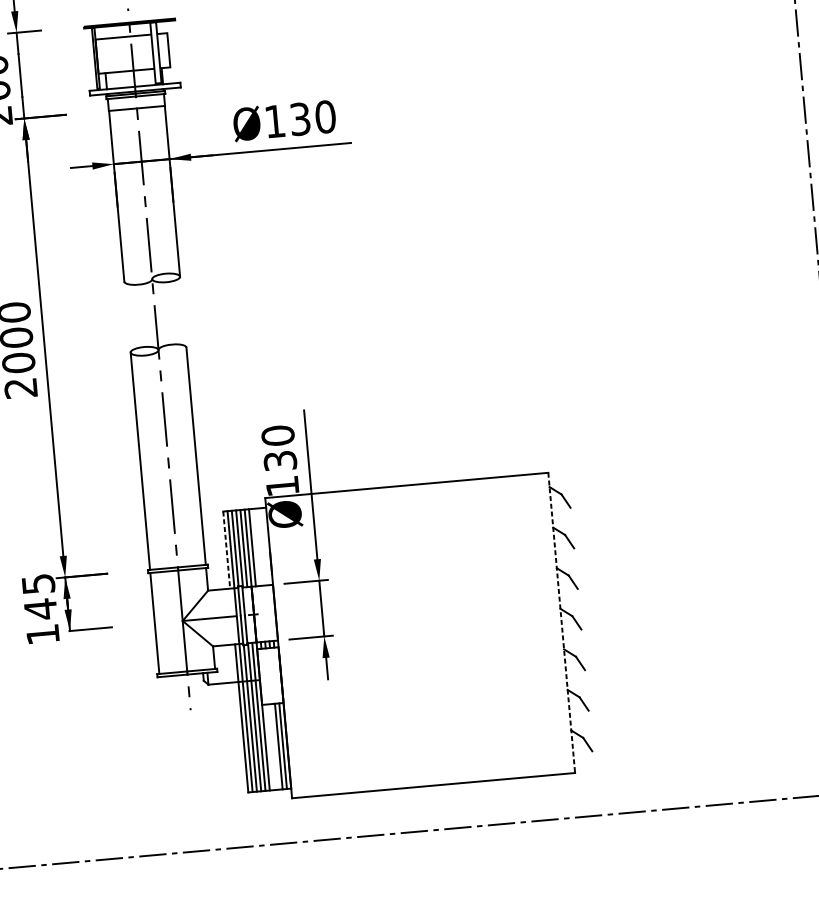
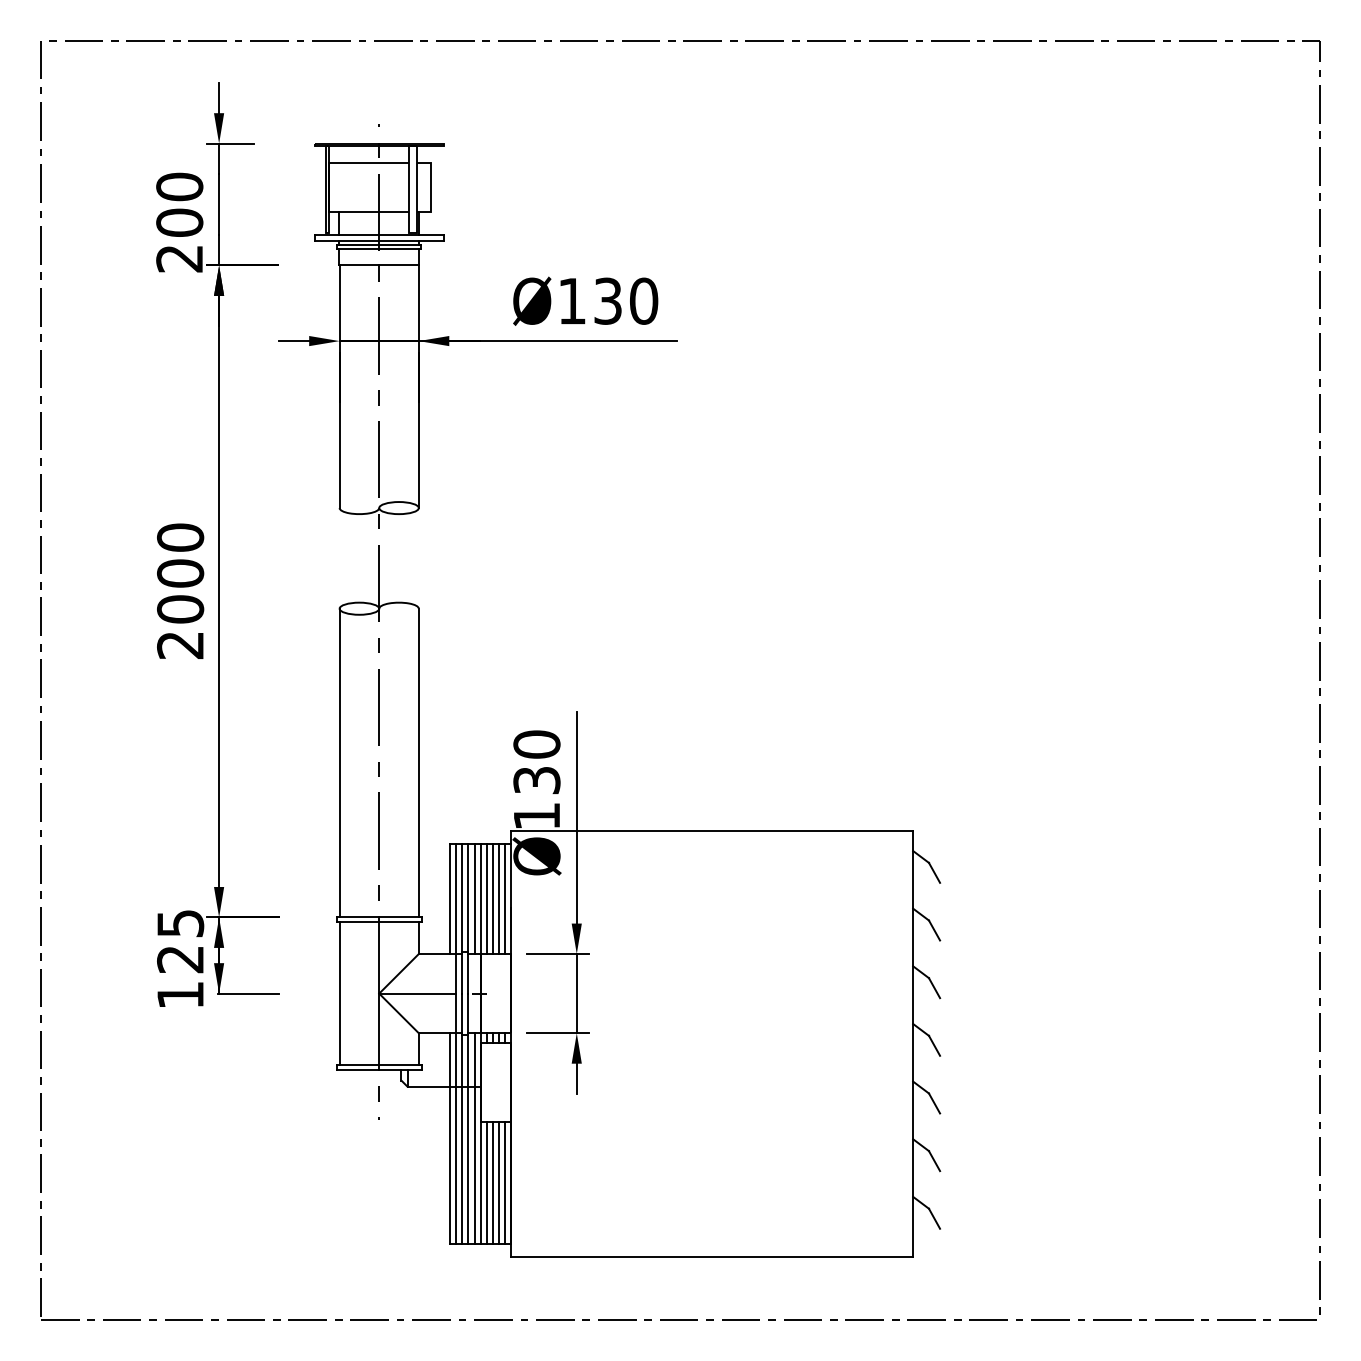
line: (264, 546) -> (504, 899), added
line: (256, 547) -> (492, 899), added
line: (260, 547) -> (498, 899), added
line: (226, 550) -> (450, 899), dashed -> solid
text: (40, 609) -> (180, 959), 145 -> 125
line: (561, 623) -> (913, 1044), dashed -> solid
line: (274, 746) -> (492, 1182), added
line: (270, 747) -> (486, 1182), added

